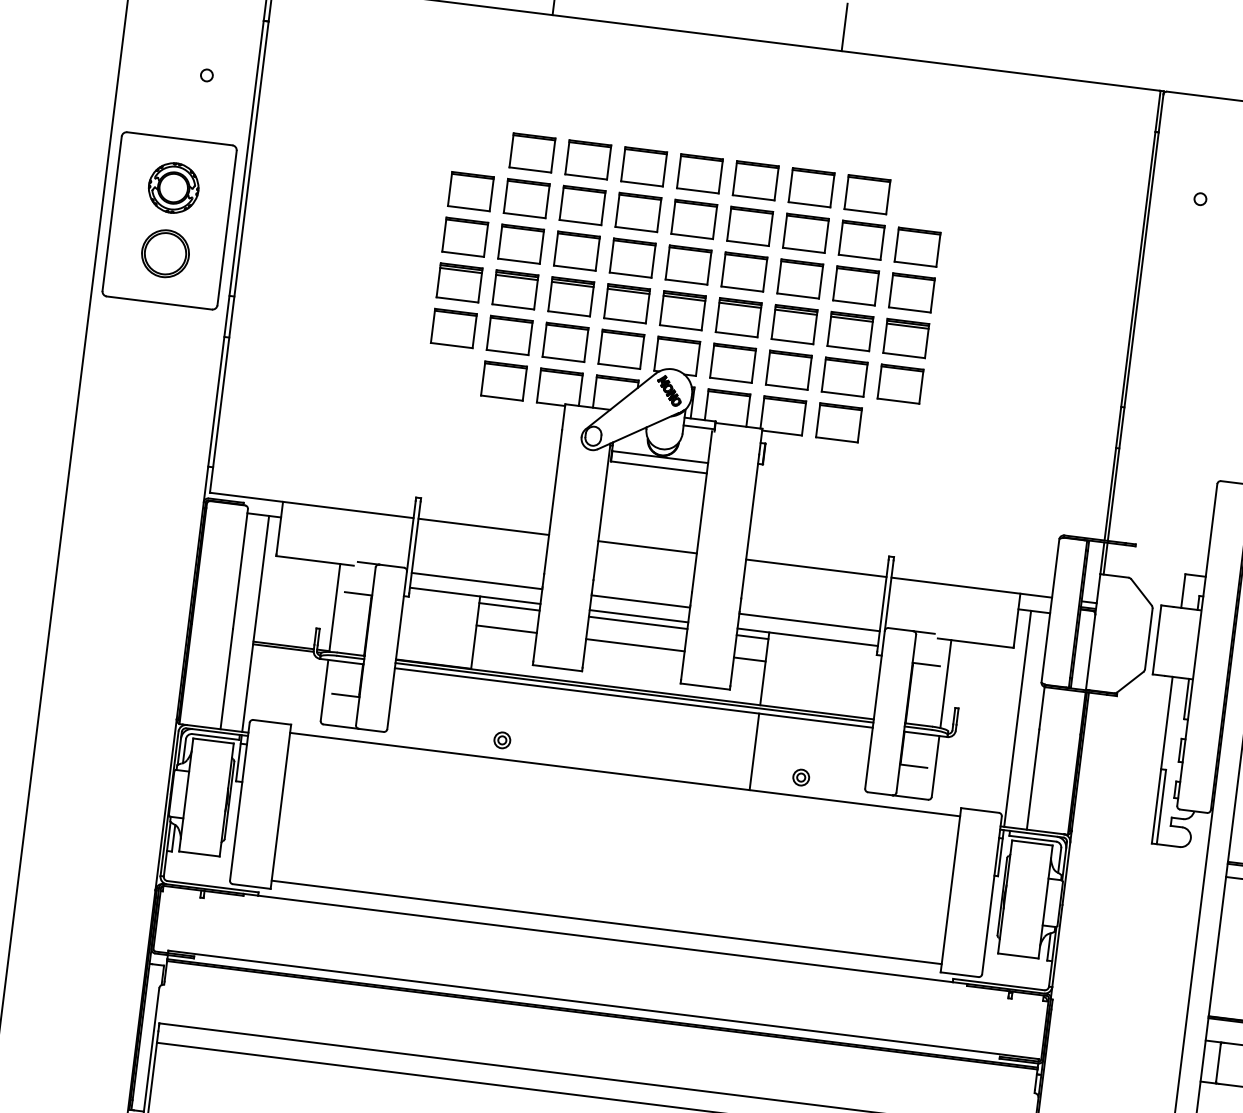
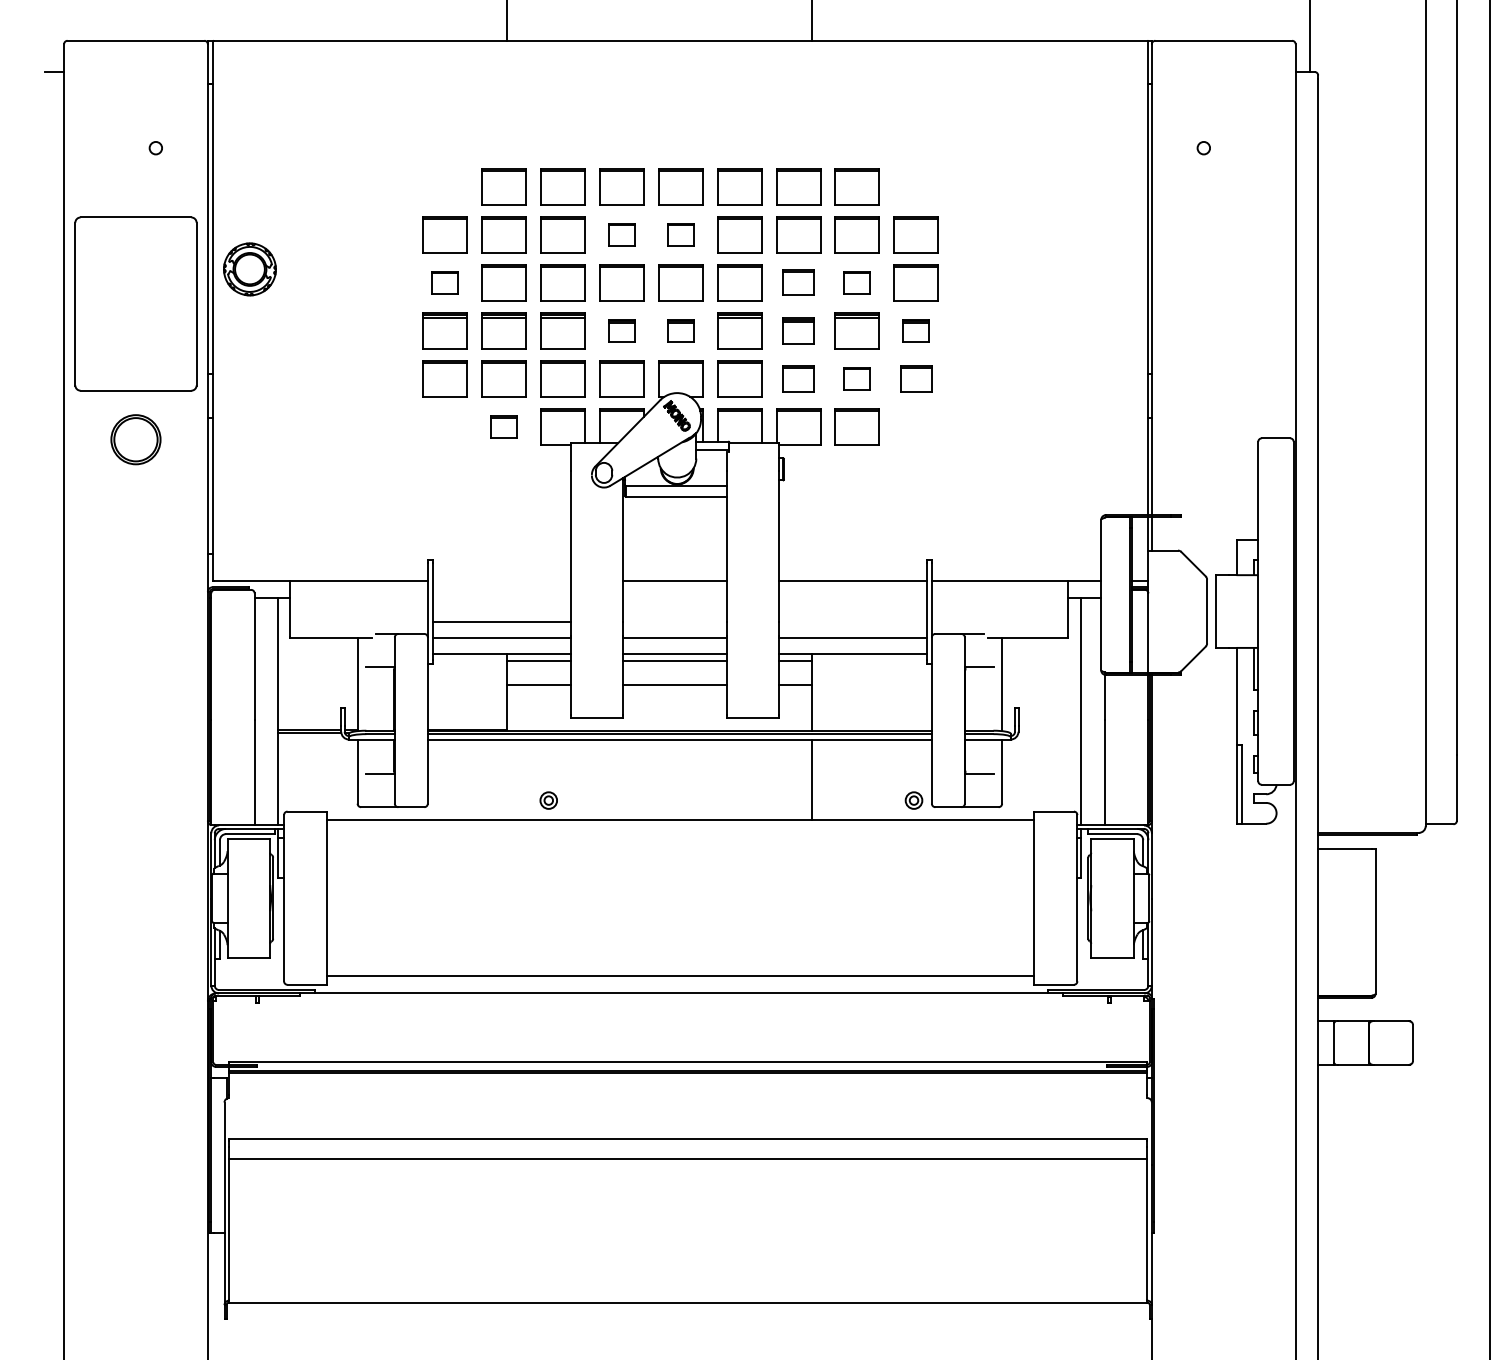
part: (173, 188) -> (249, 269), moved
part: (638, 212) -> (621, 234), size x0.6
part: (694, 219) -> (680, 234), size x0.6
part: (464, 236) -> (444, 282), size x0.6
part: (165, 253) -> (135, 439), moved
part: (800, 278) -> (798, 282), size x0.7
part: (855, 285) -> (856, 282), size x0.6
part: (626, 303) -> (621, 330), size x0.6
part: (682, 310) -> (680, 330), size x0.6
part: (794, 324) -> (798, 330), size x0.7
part: (905, 338) -> (915, 330), size x0.6
part: (788, 369) -> (798, 378), size x0.7
part: (843, 376) -> (856, 378), size x0.6
part: (503, 380) -> (503, 426), size x0.6
part: (899, 383) -> (915, 378), size x0.7
line: (483, 527) -> (501, 622), moved
part: (800, 777) -> (913, 800), moved

